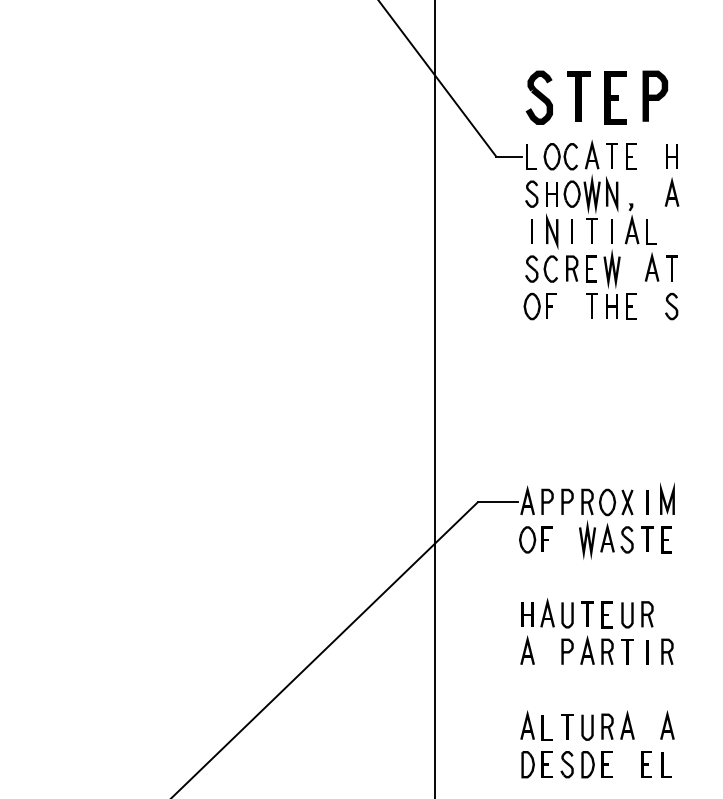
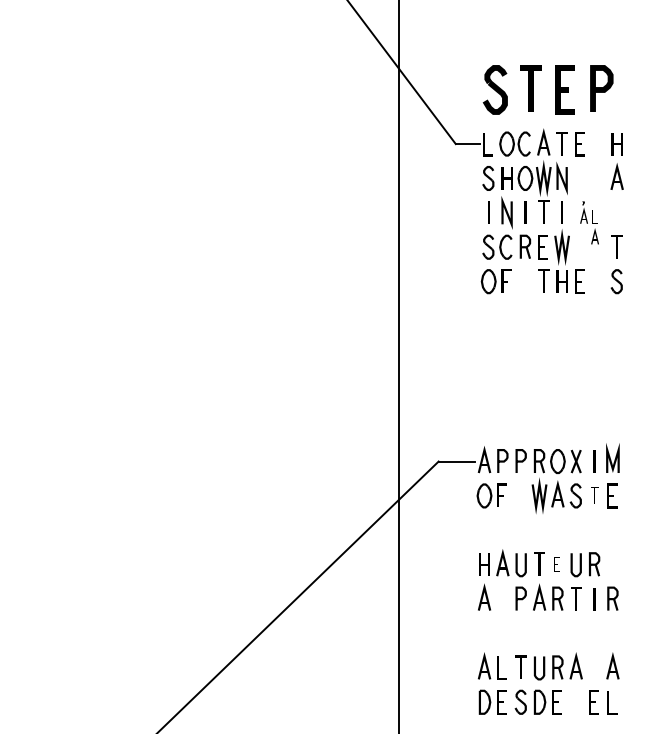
part: (641, 242) -> (589, 222), size x0.6
part: (647, 538) -> (594, 494), size x0.7
part: (606, 614) -> (556, 564), size x0.6

